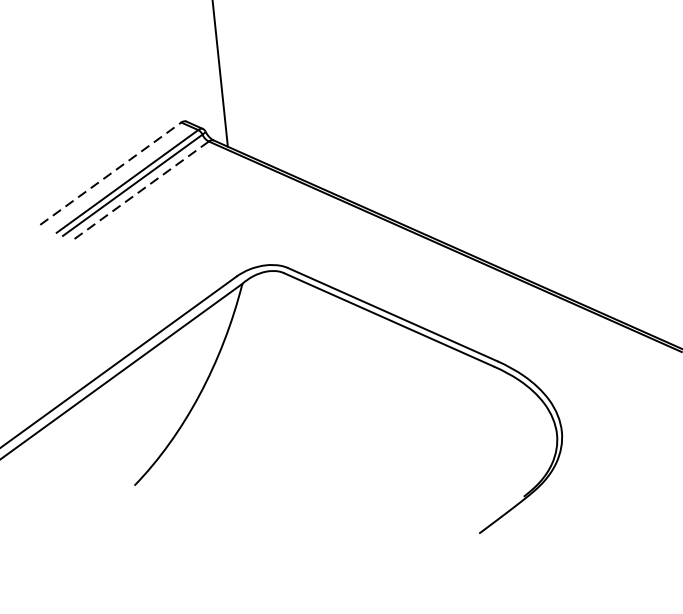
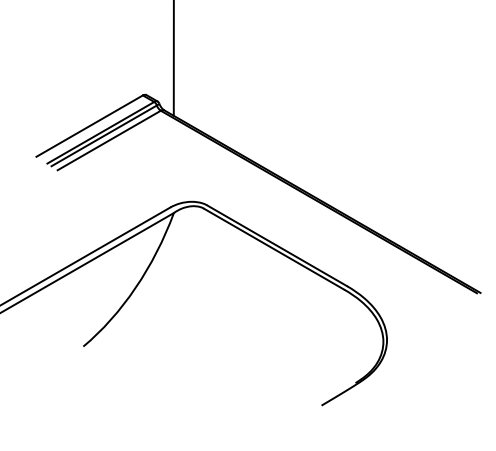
line: (111, 172) -> (90, 125), dashed -> solid
line: (140, 191) -> (109, 140), dashed -> solid

